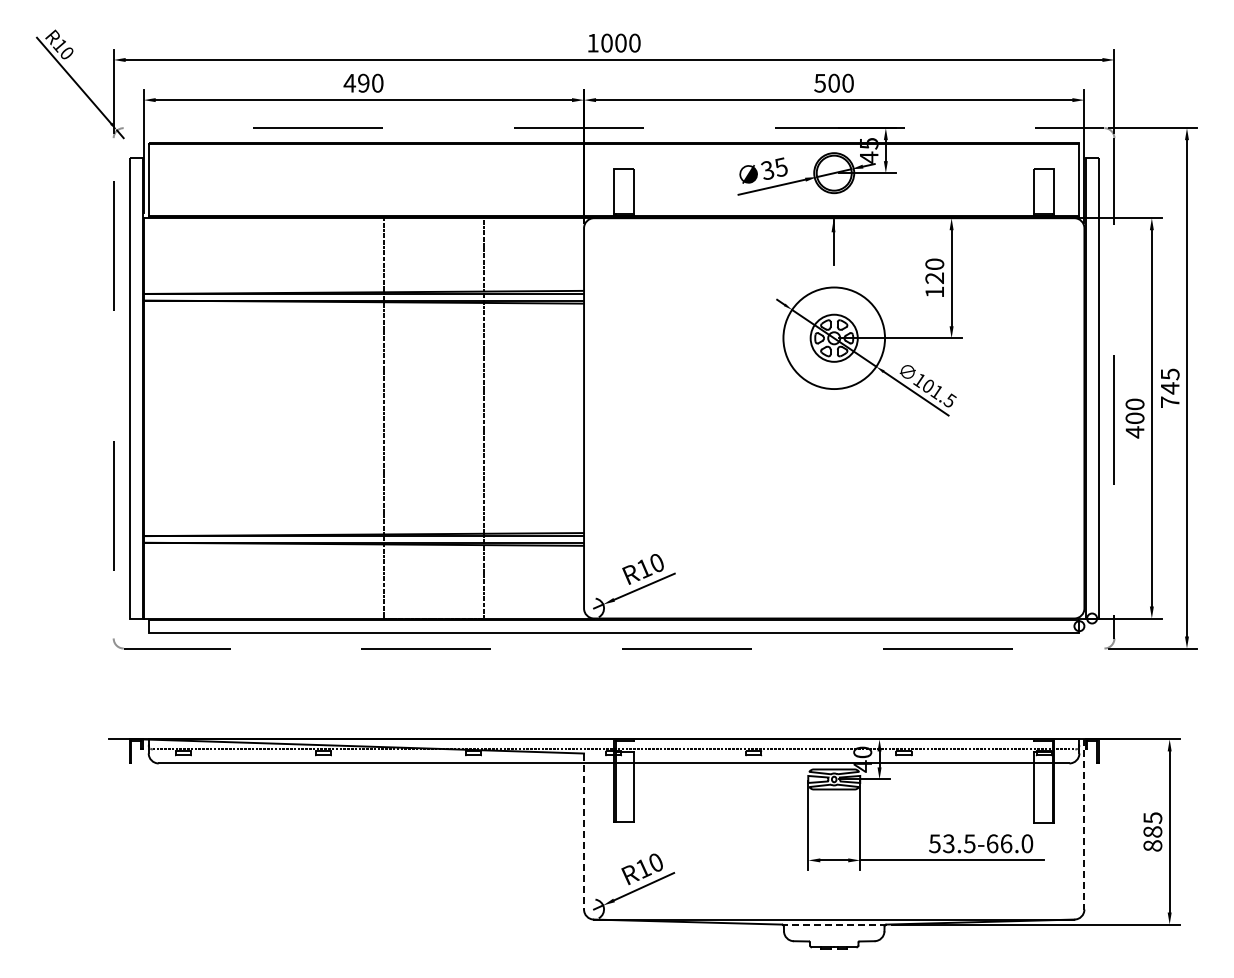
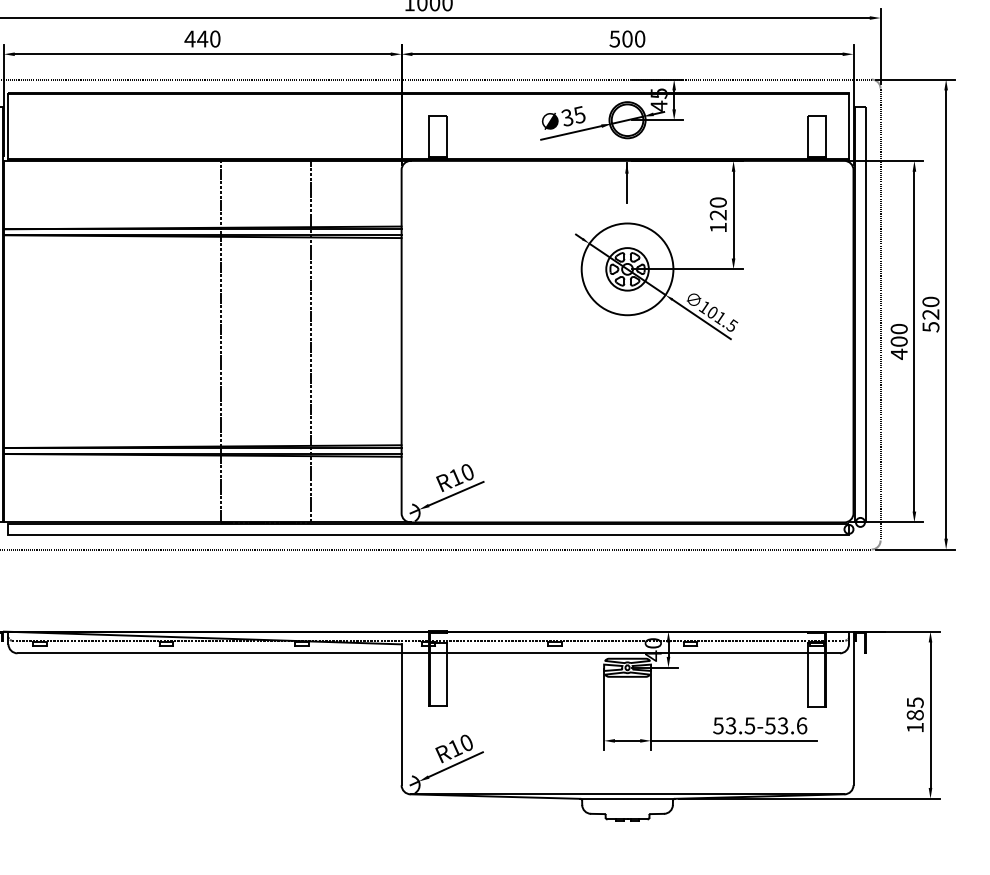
text: (363, 82) -> (202, 38), 490 -> 440
text: (1169, 388) -> (930, 314), 745 -> 520
line: (1084, 825) -> (853, 709), dashed -> solid
line: (584, 832) -> (402, 715), dashed -> solid
text: (1009, 843) -> (785, 725), 53.5-66.0 -> 53.5-53.6
text: (1152, 845) -> (914, 727), 885 -> 185
line: (833, 924) -> (626, 798), dashed -> solid

